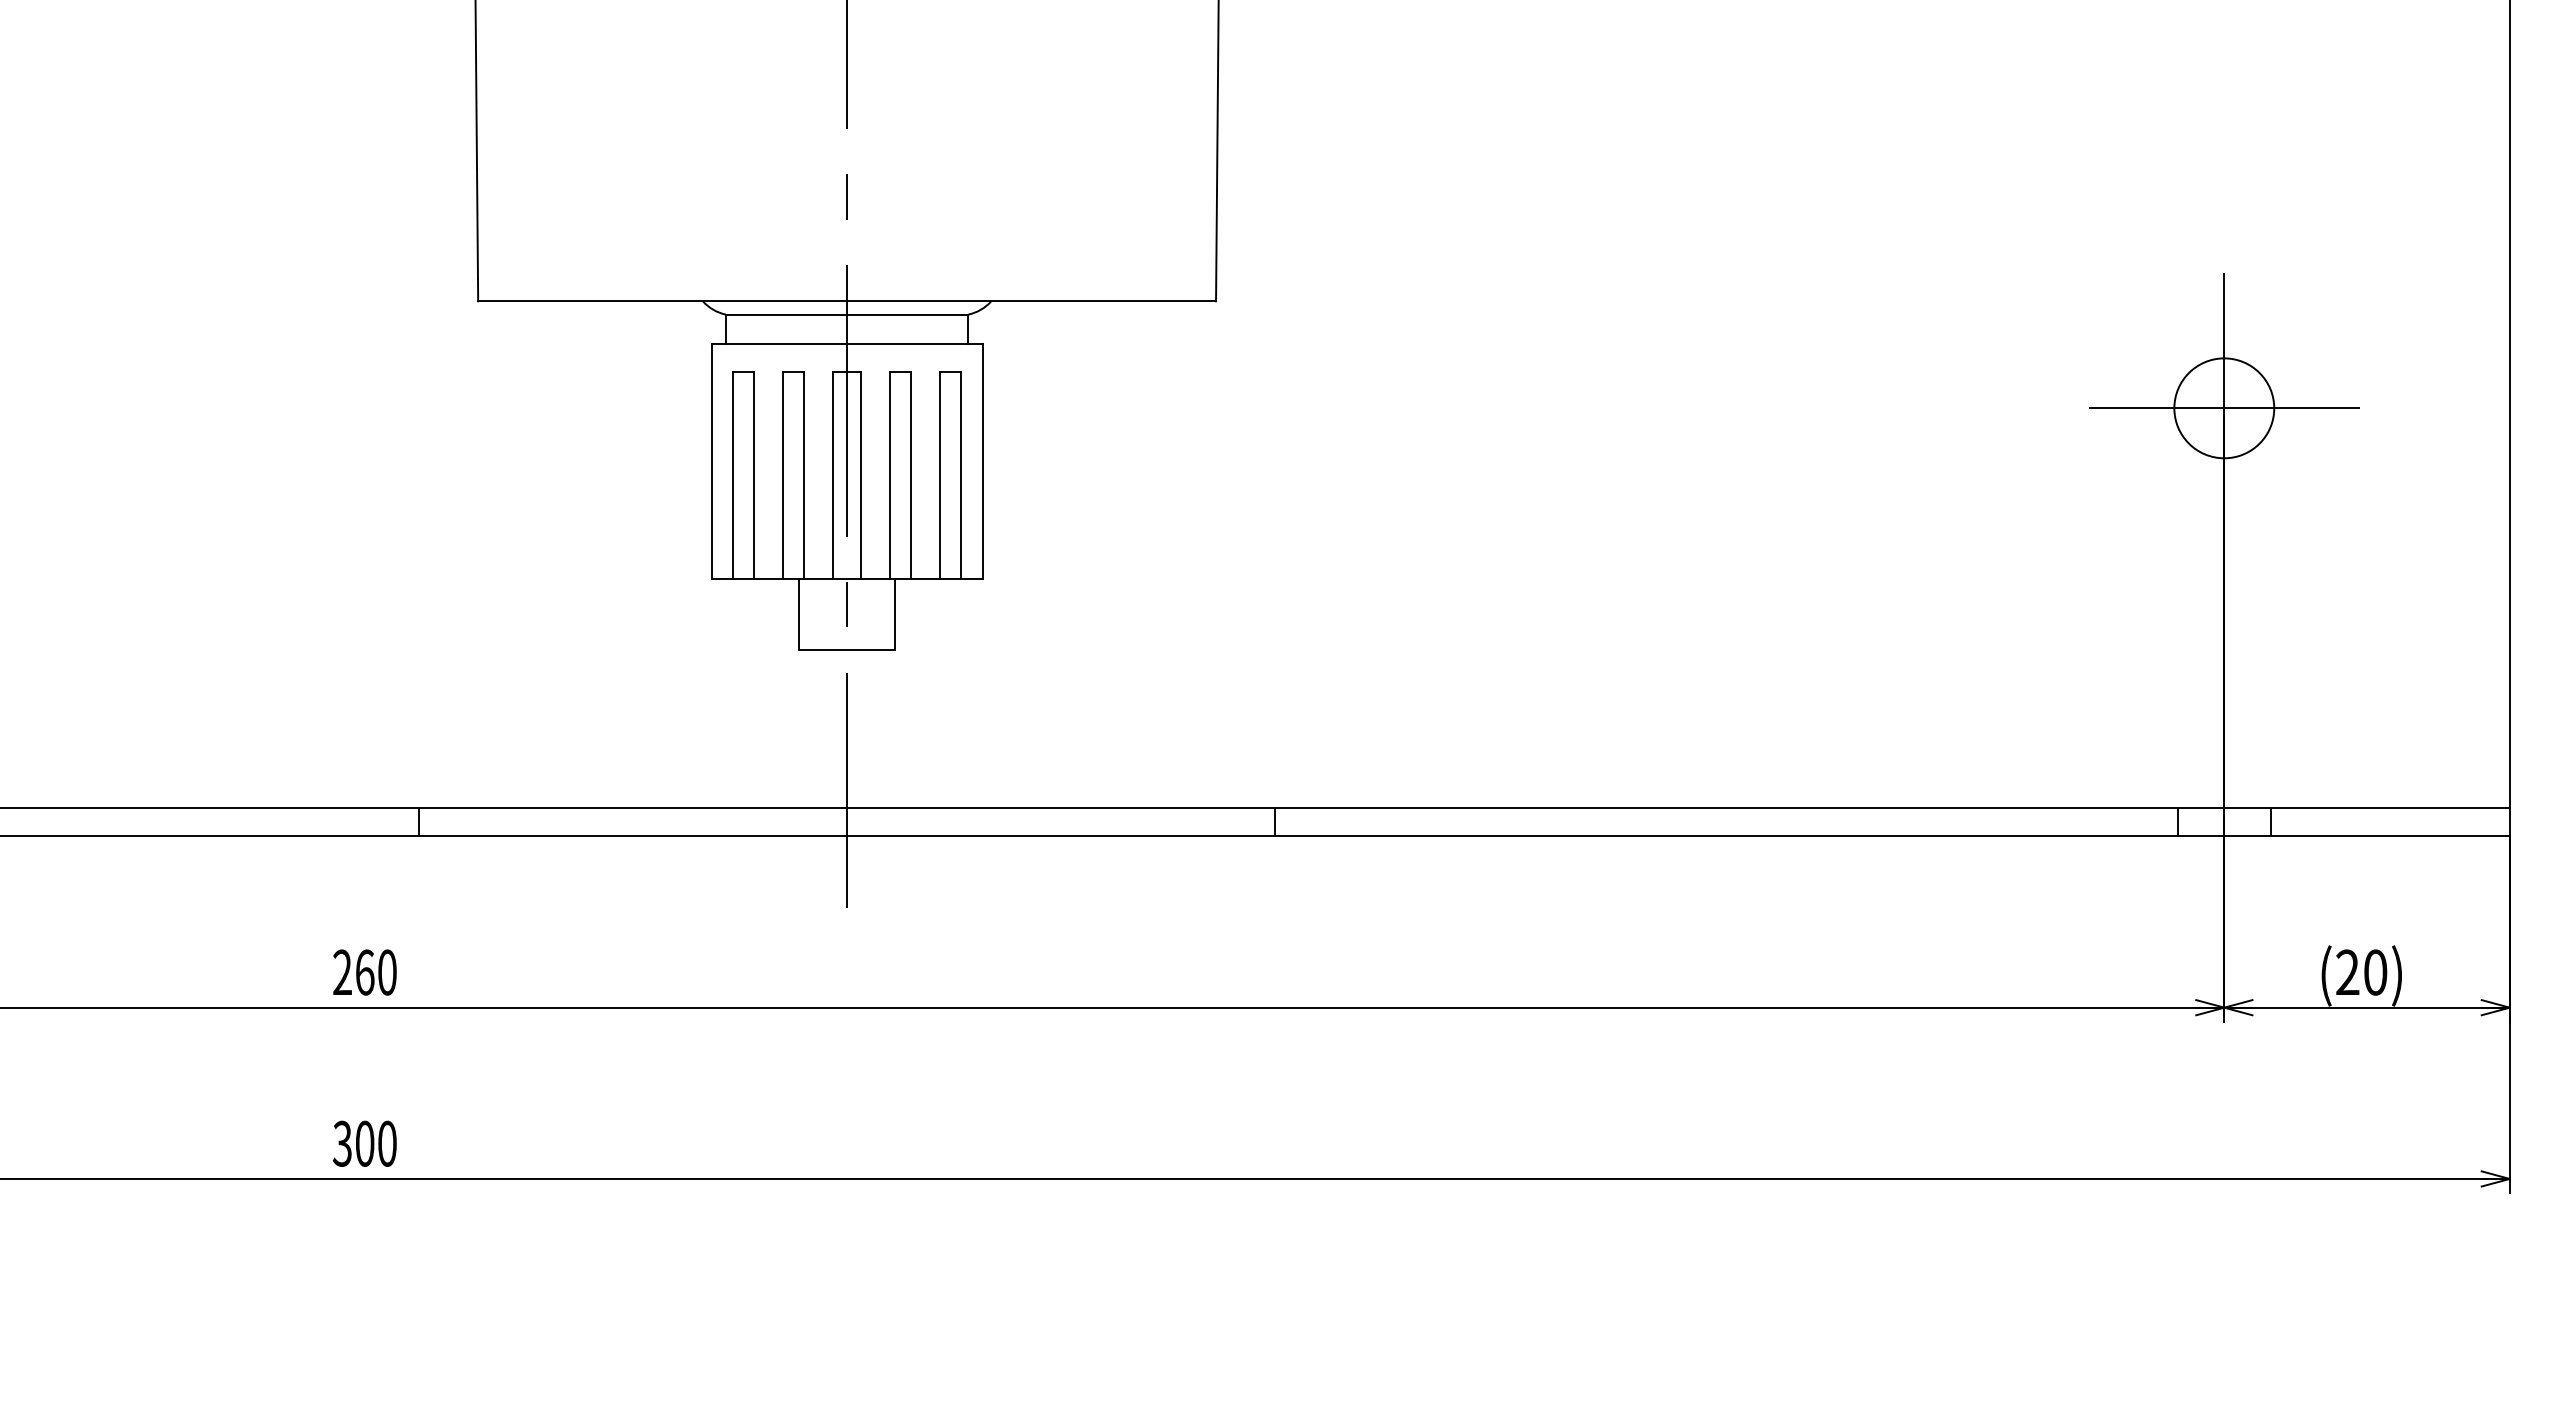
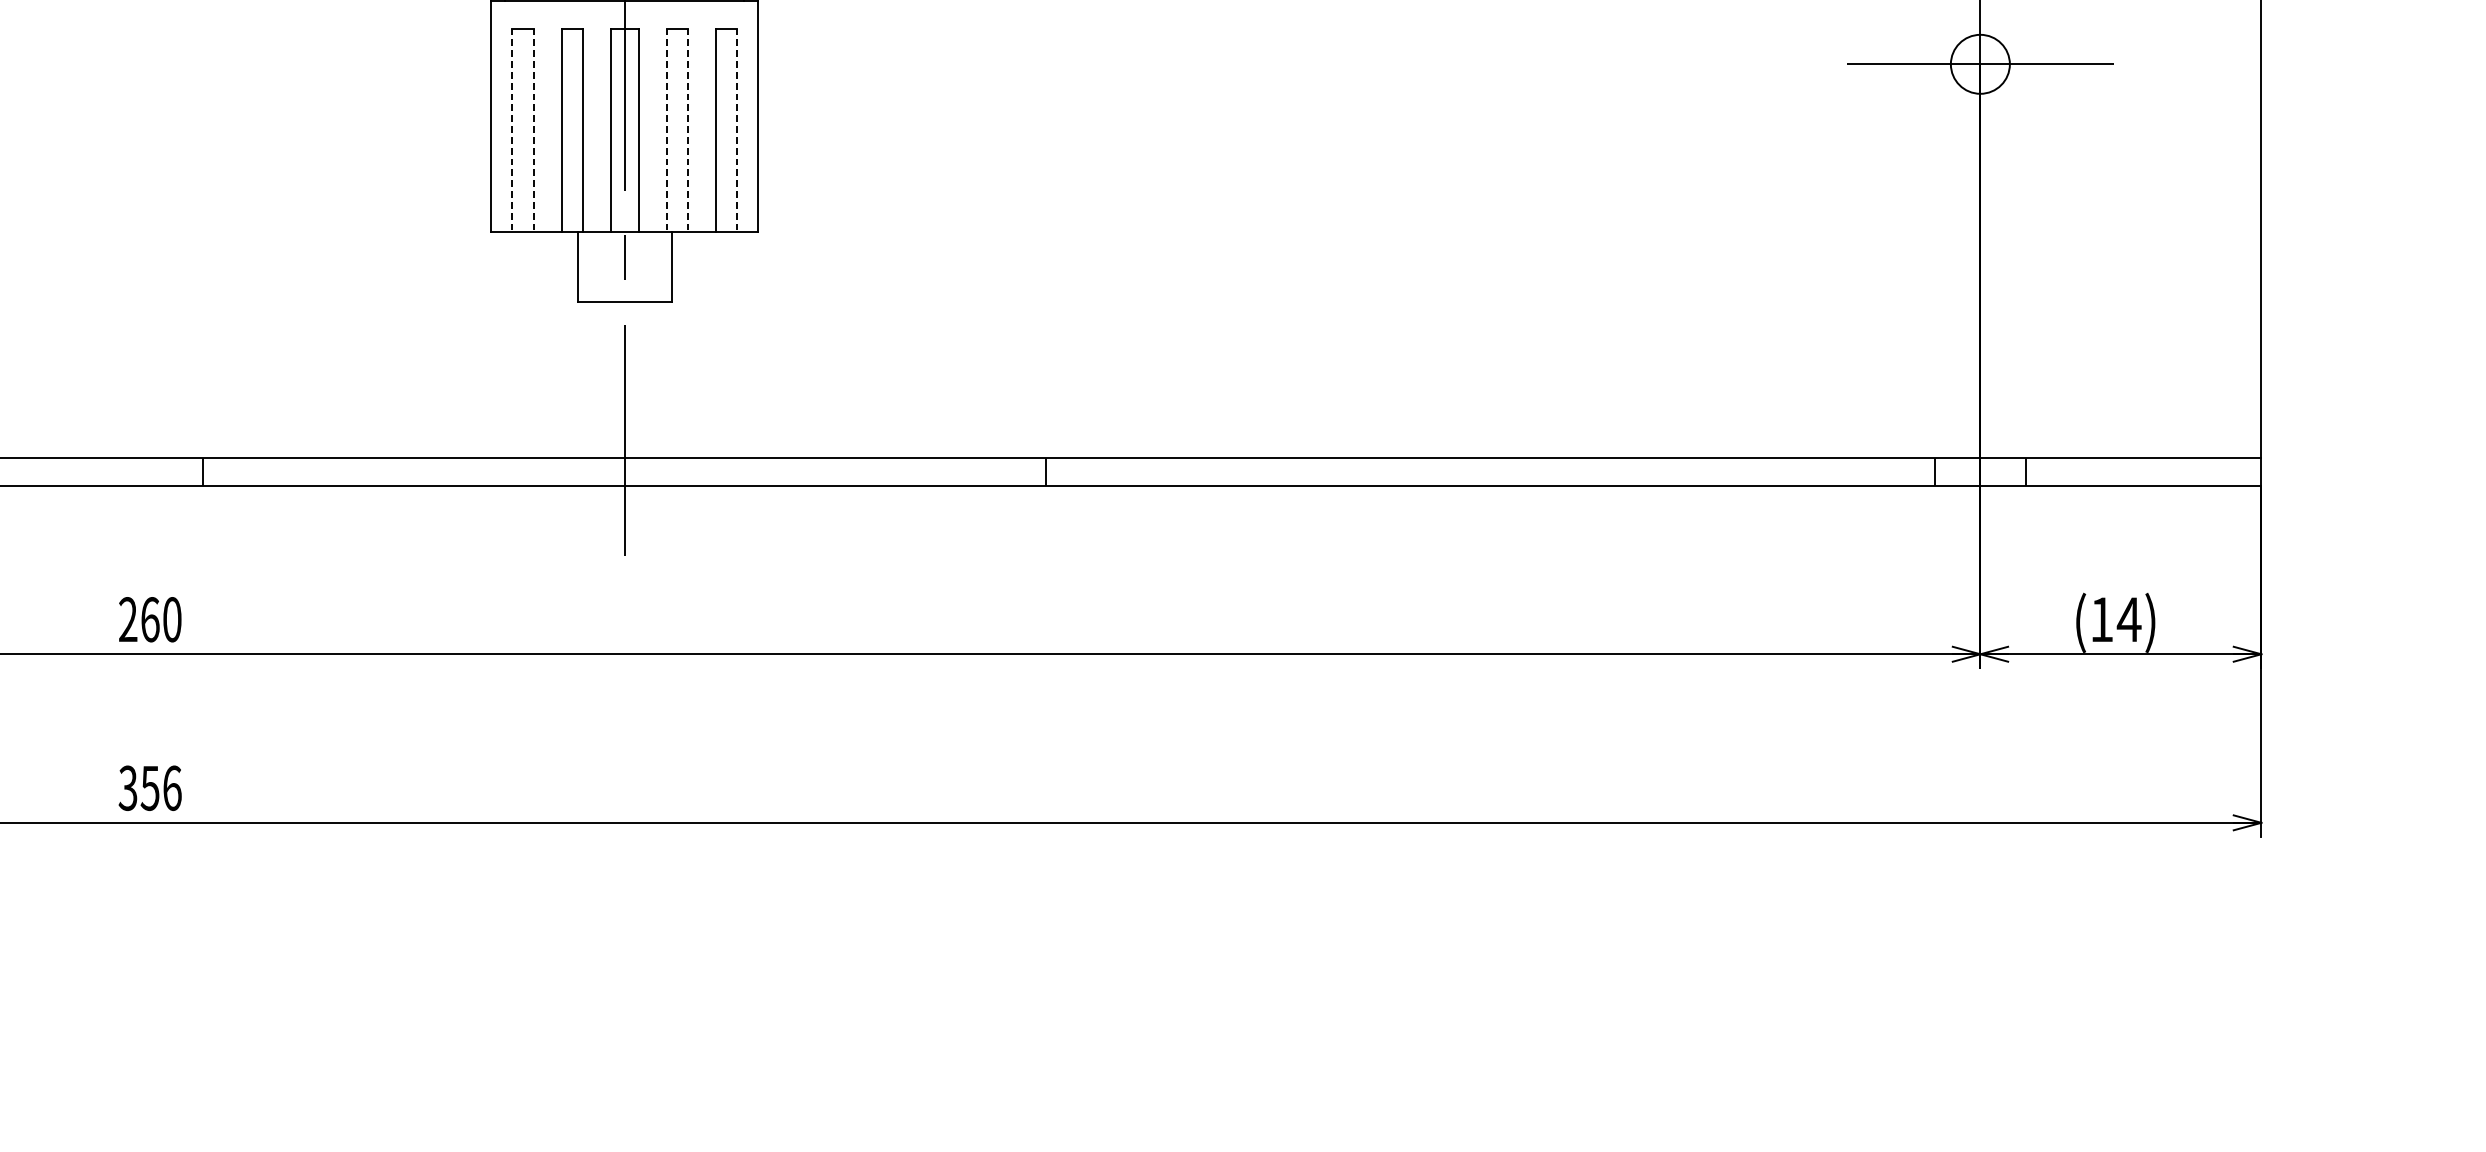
circle: (2224, 408) -> (1980, 64), size x0.6
line: (732, 476) -> (512, 131), solid -> dashed
line: (754, 476) -> (533, 131), solid -> dashed
line: (889, 476) -> (666, 131), solid -> dashed
line: (911, 476) -> (688, 131), solid -> dashed
line: (961, 476) -> (737, 131), solid -> dashed
text: (2362, 972) -> (2116, 619), (20) -> (14)
text: (375, 1143) -> (160, 787), 300 -> 356

